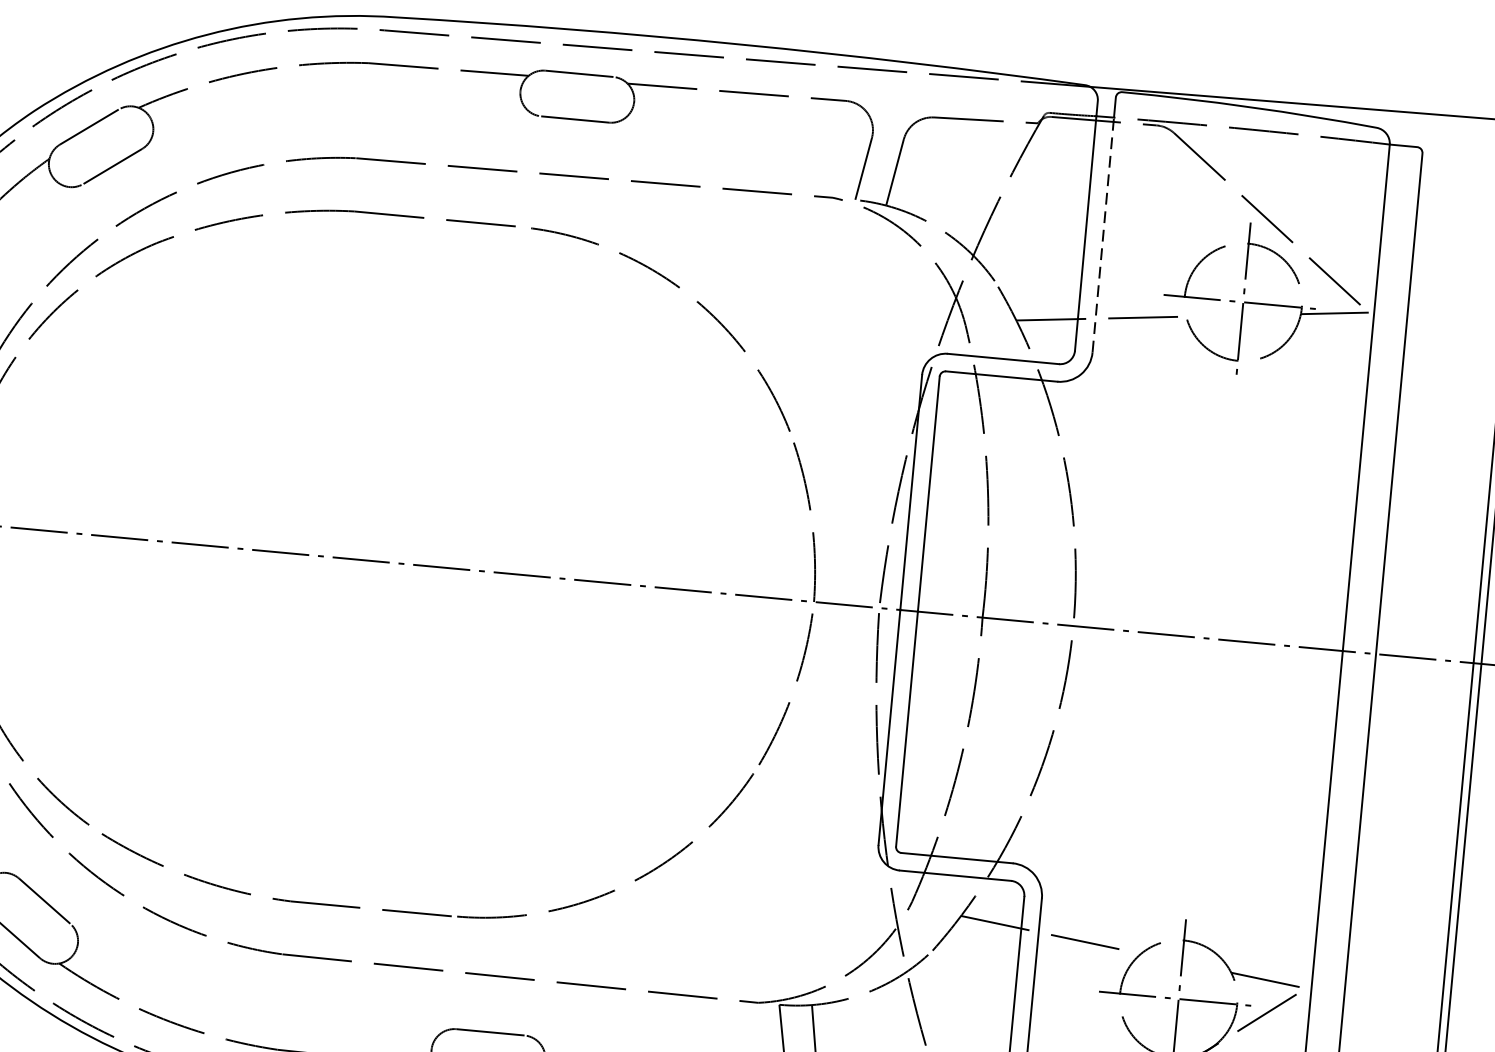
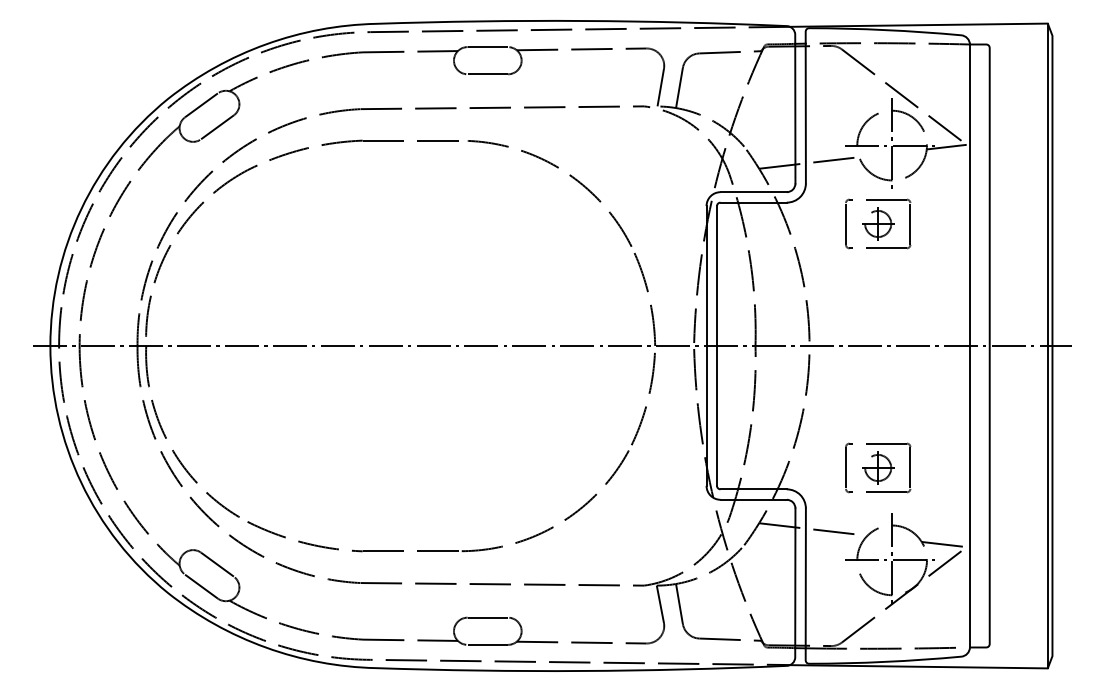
line: (1102, 234) -> (805, 113), dashed -> solid
part: (1208, 431) -> (878, 223), added
part: (1170, 840) -> (878, 467), added

